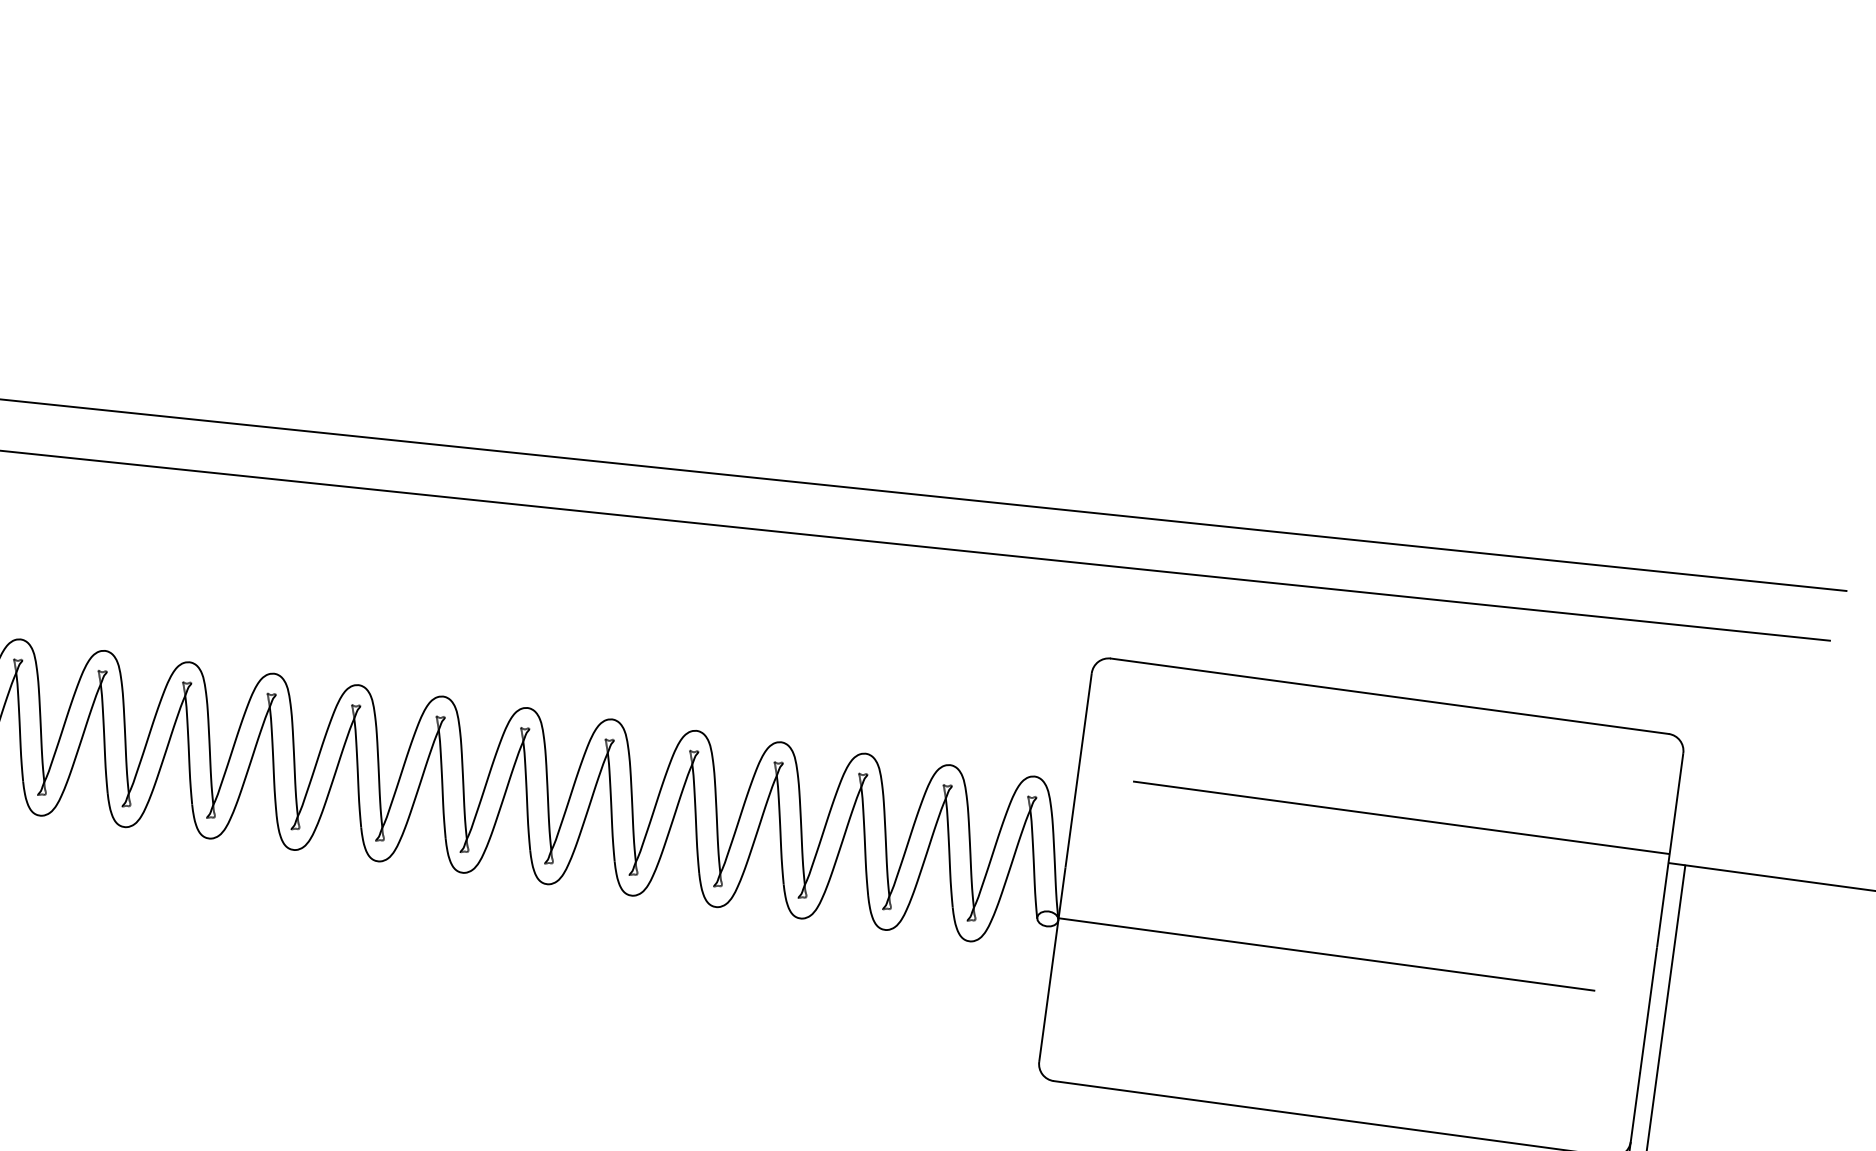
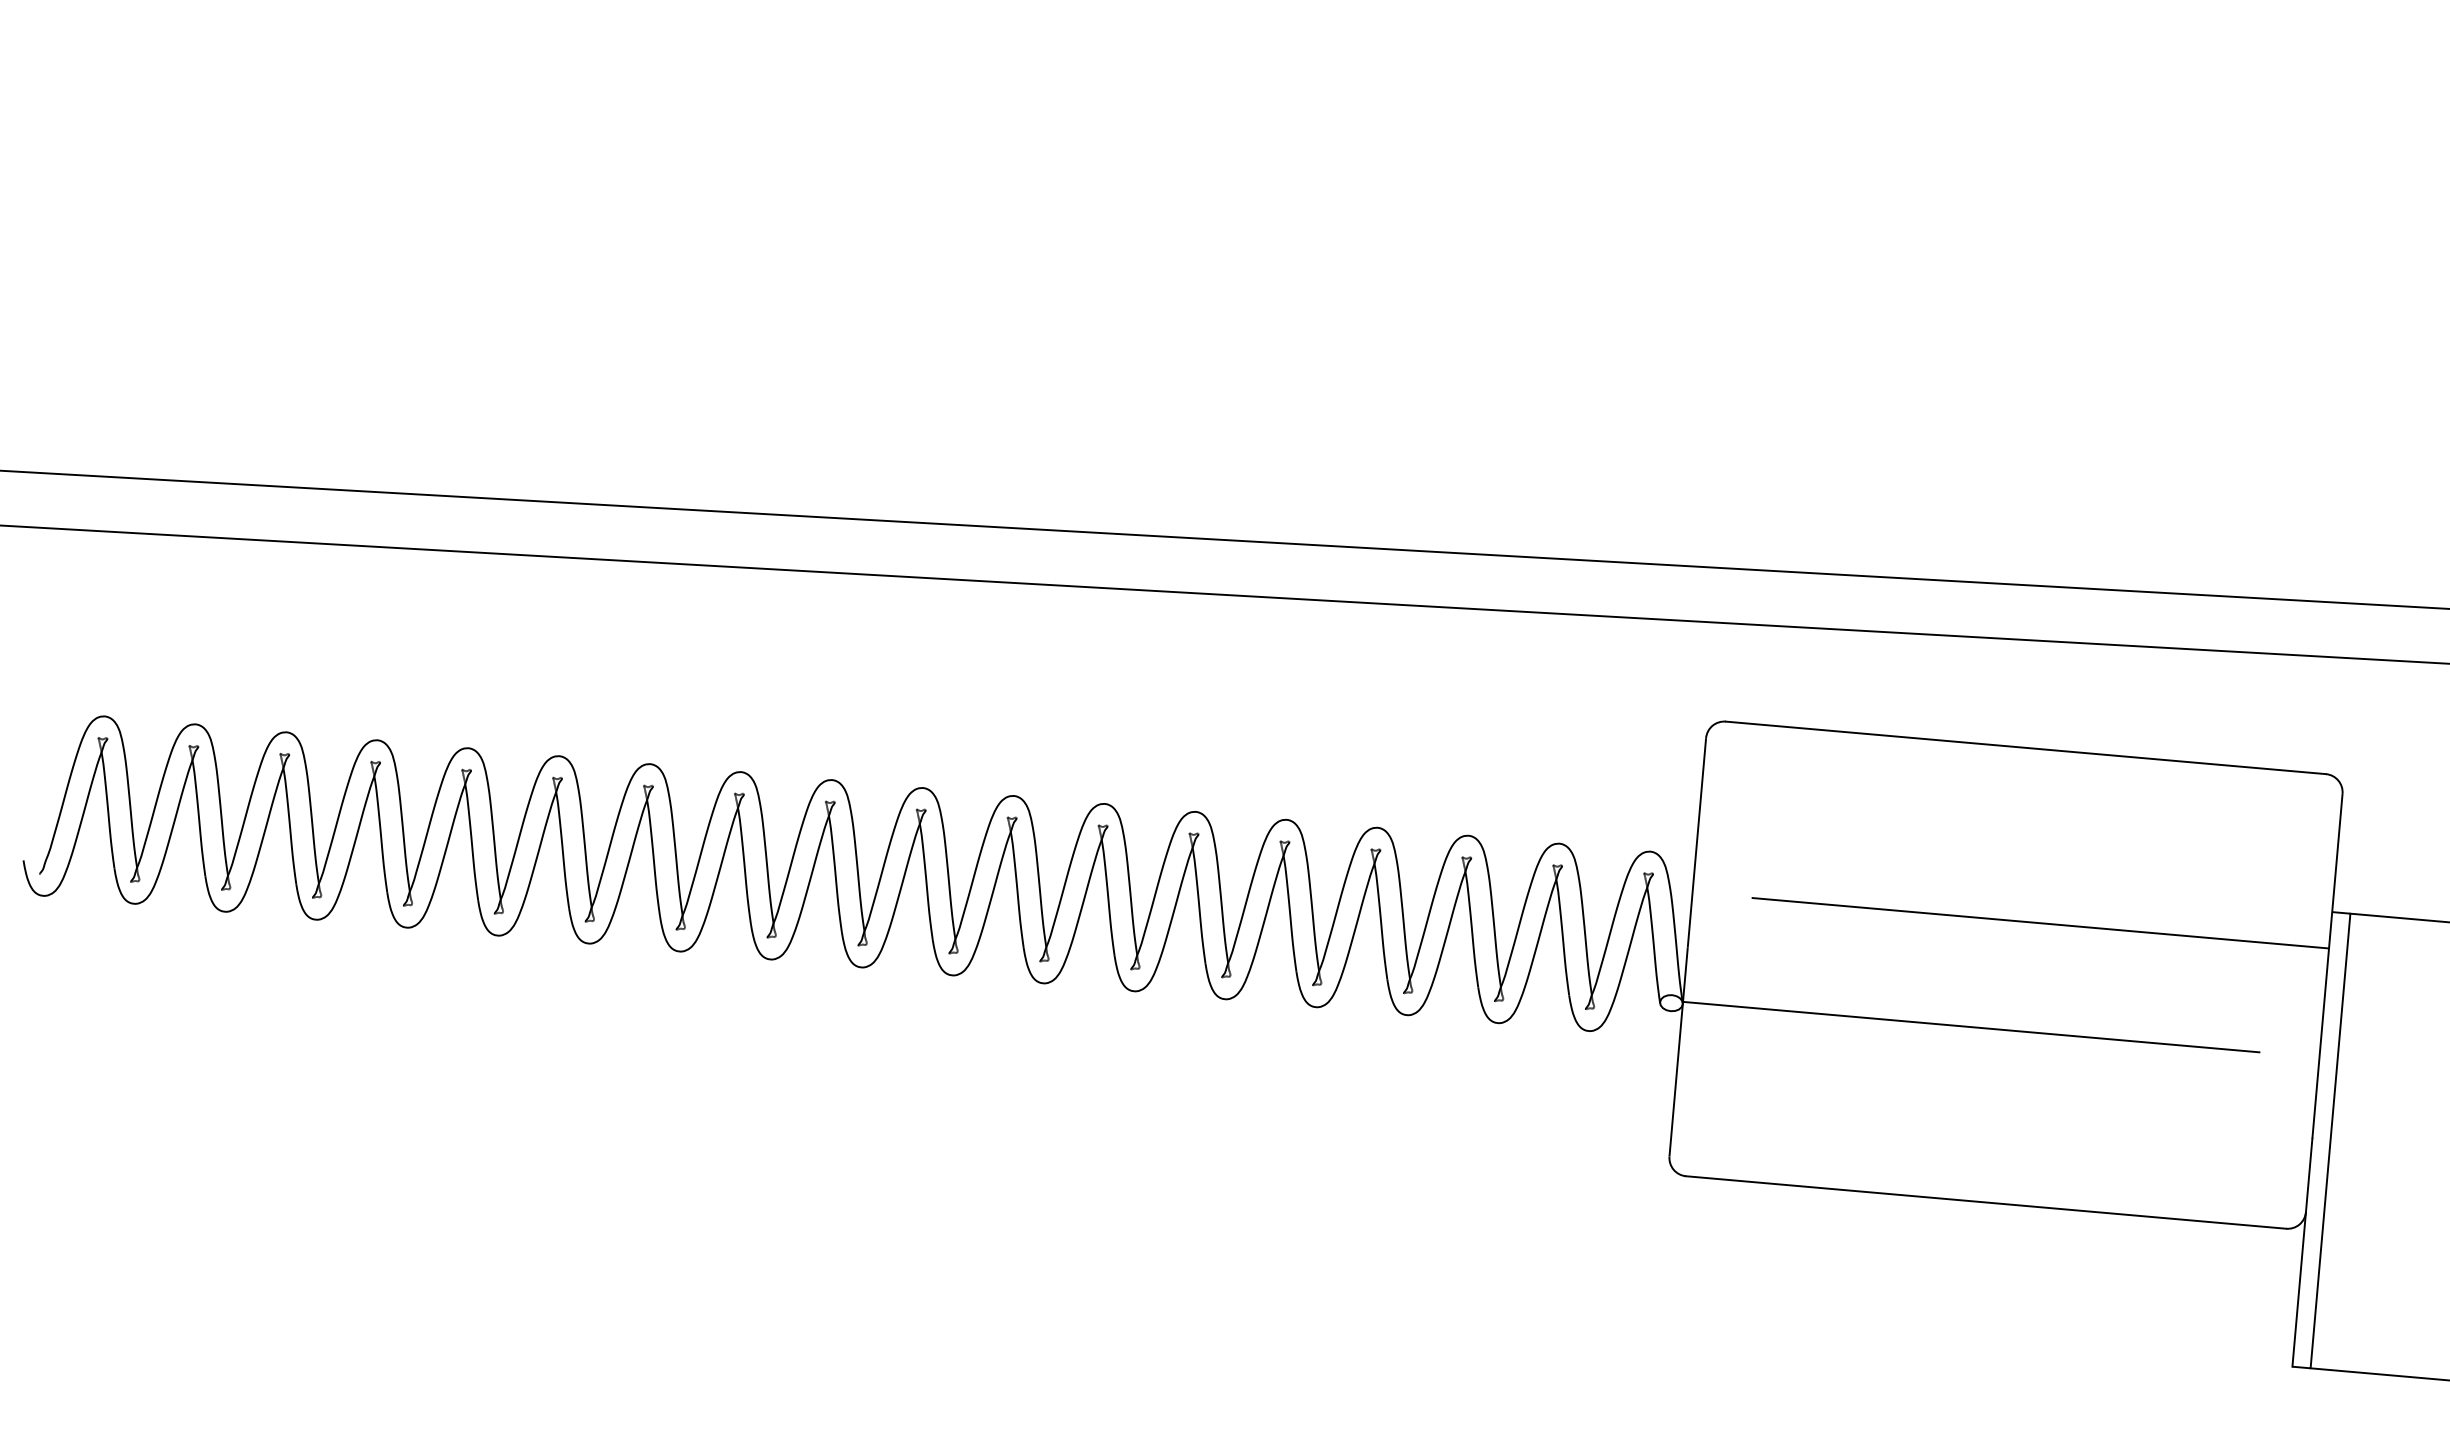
line: (1373, 813) -> (2010, 920), moved

